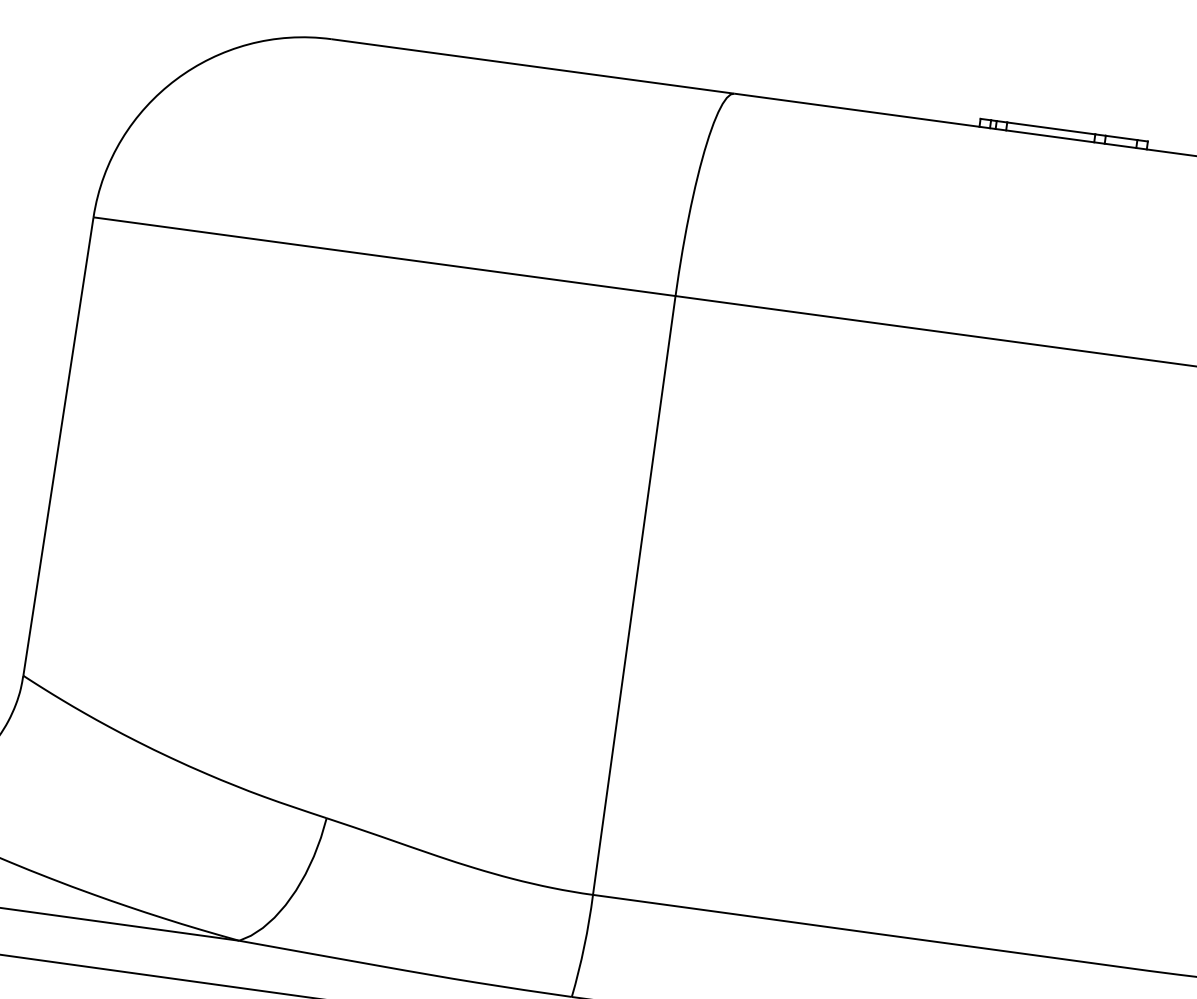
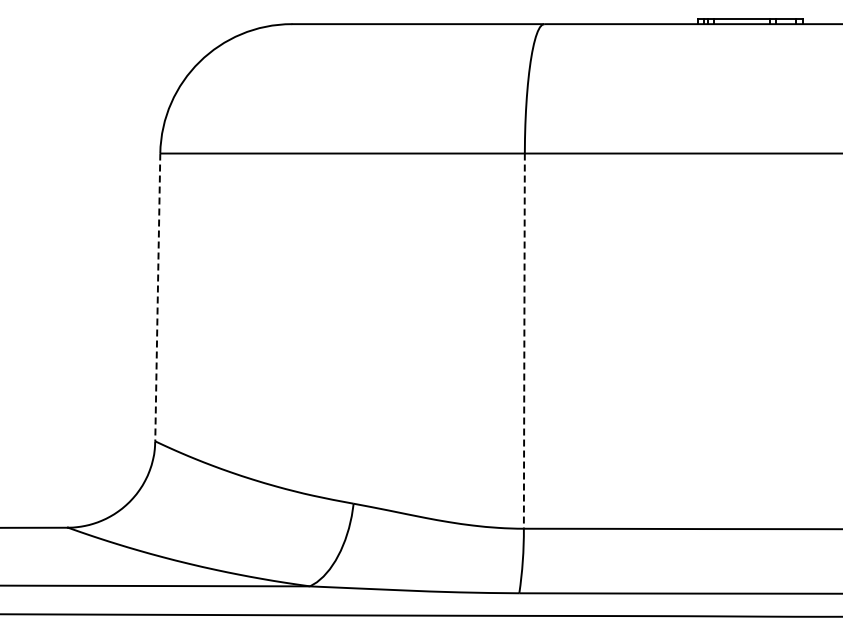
line: (57, 448) -> (157, 298), solid -> dashed
line: (634, 596) -> (524, 341), solid -> dashed

